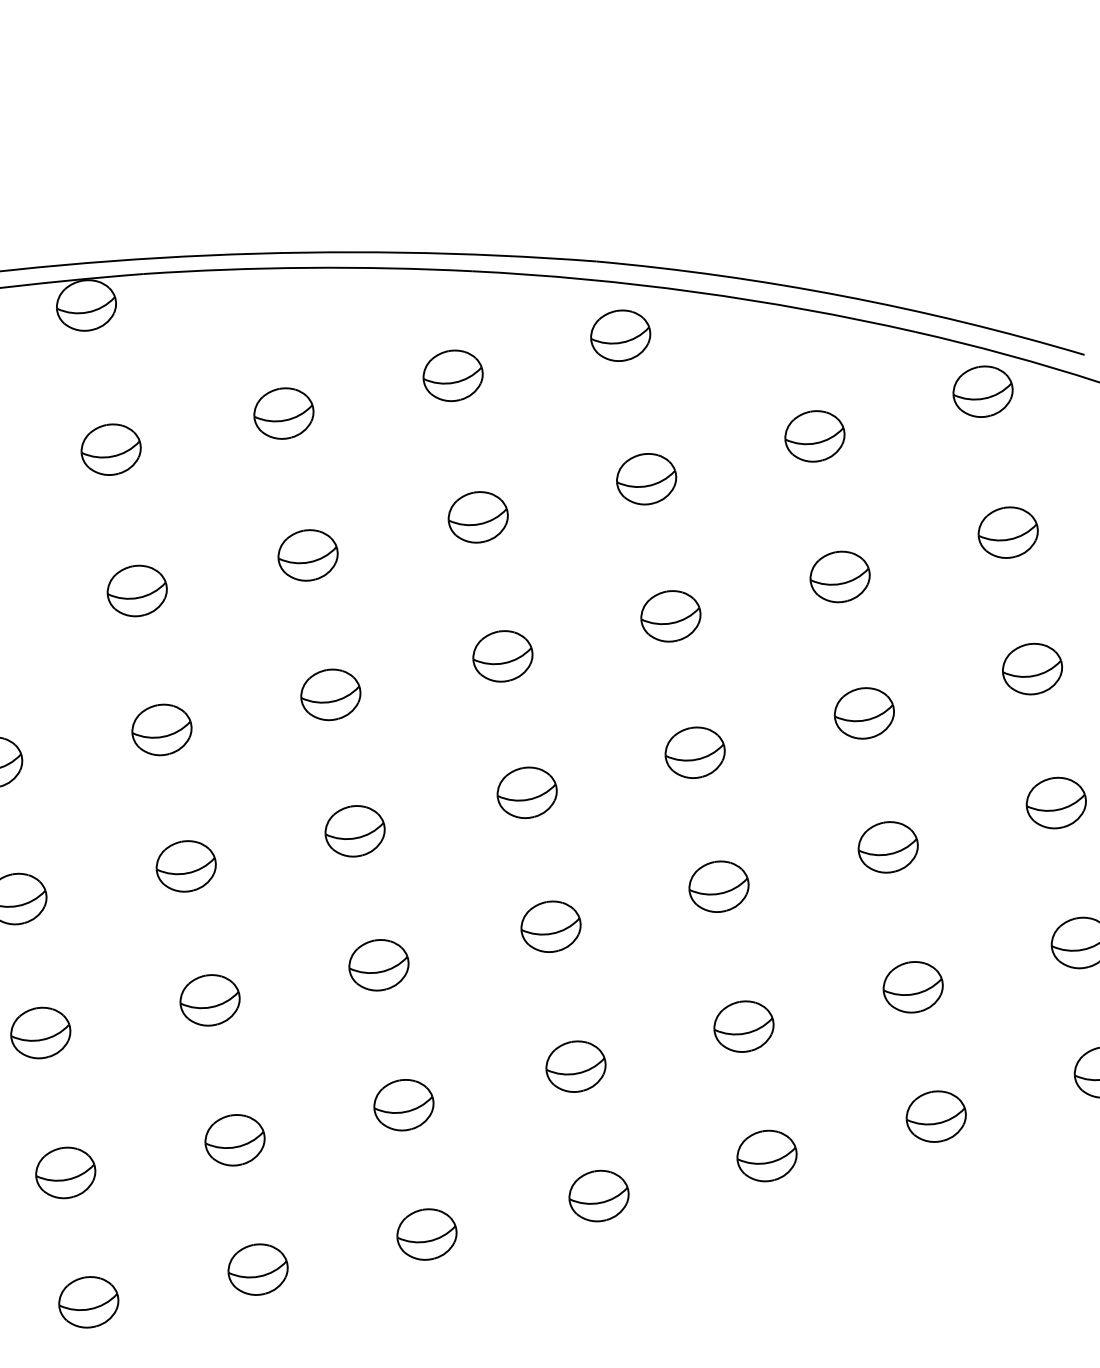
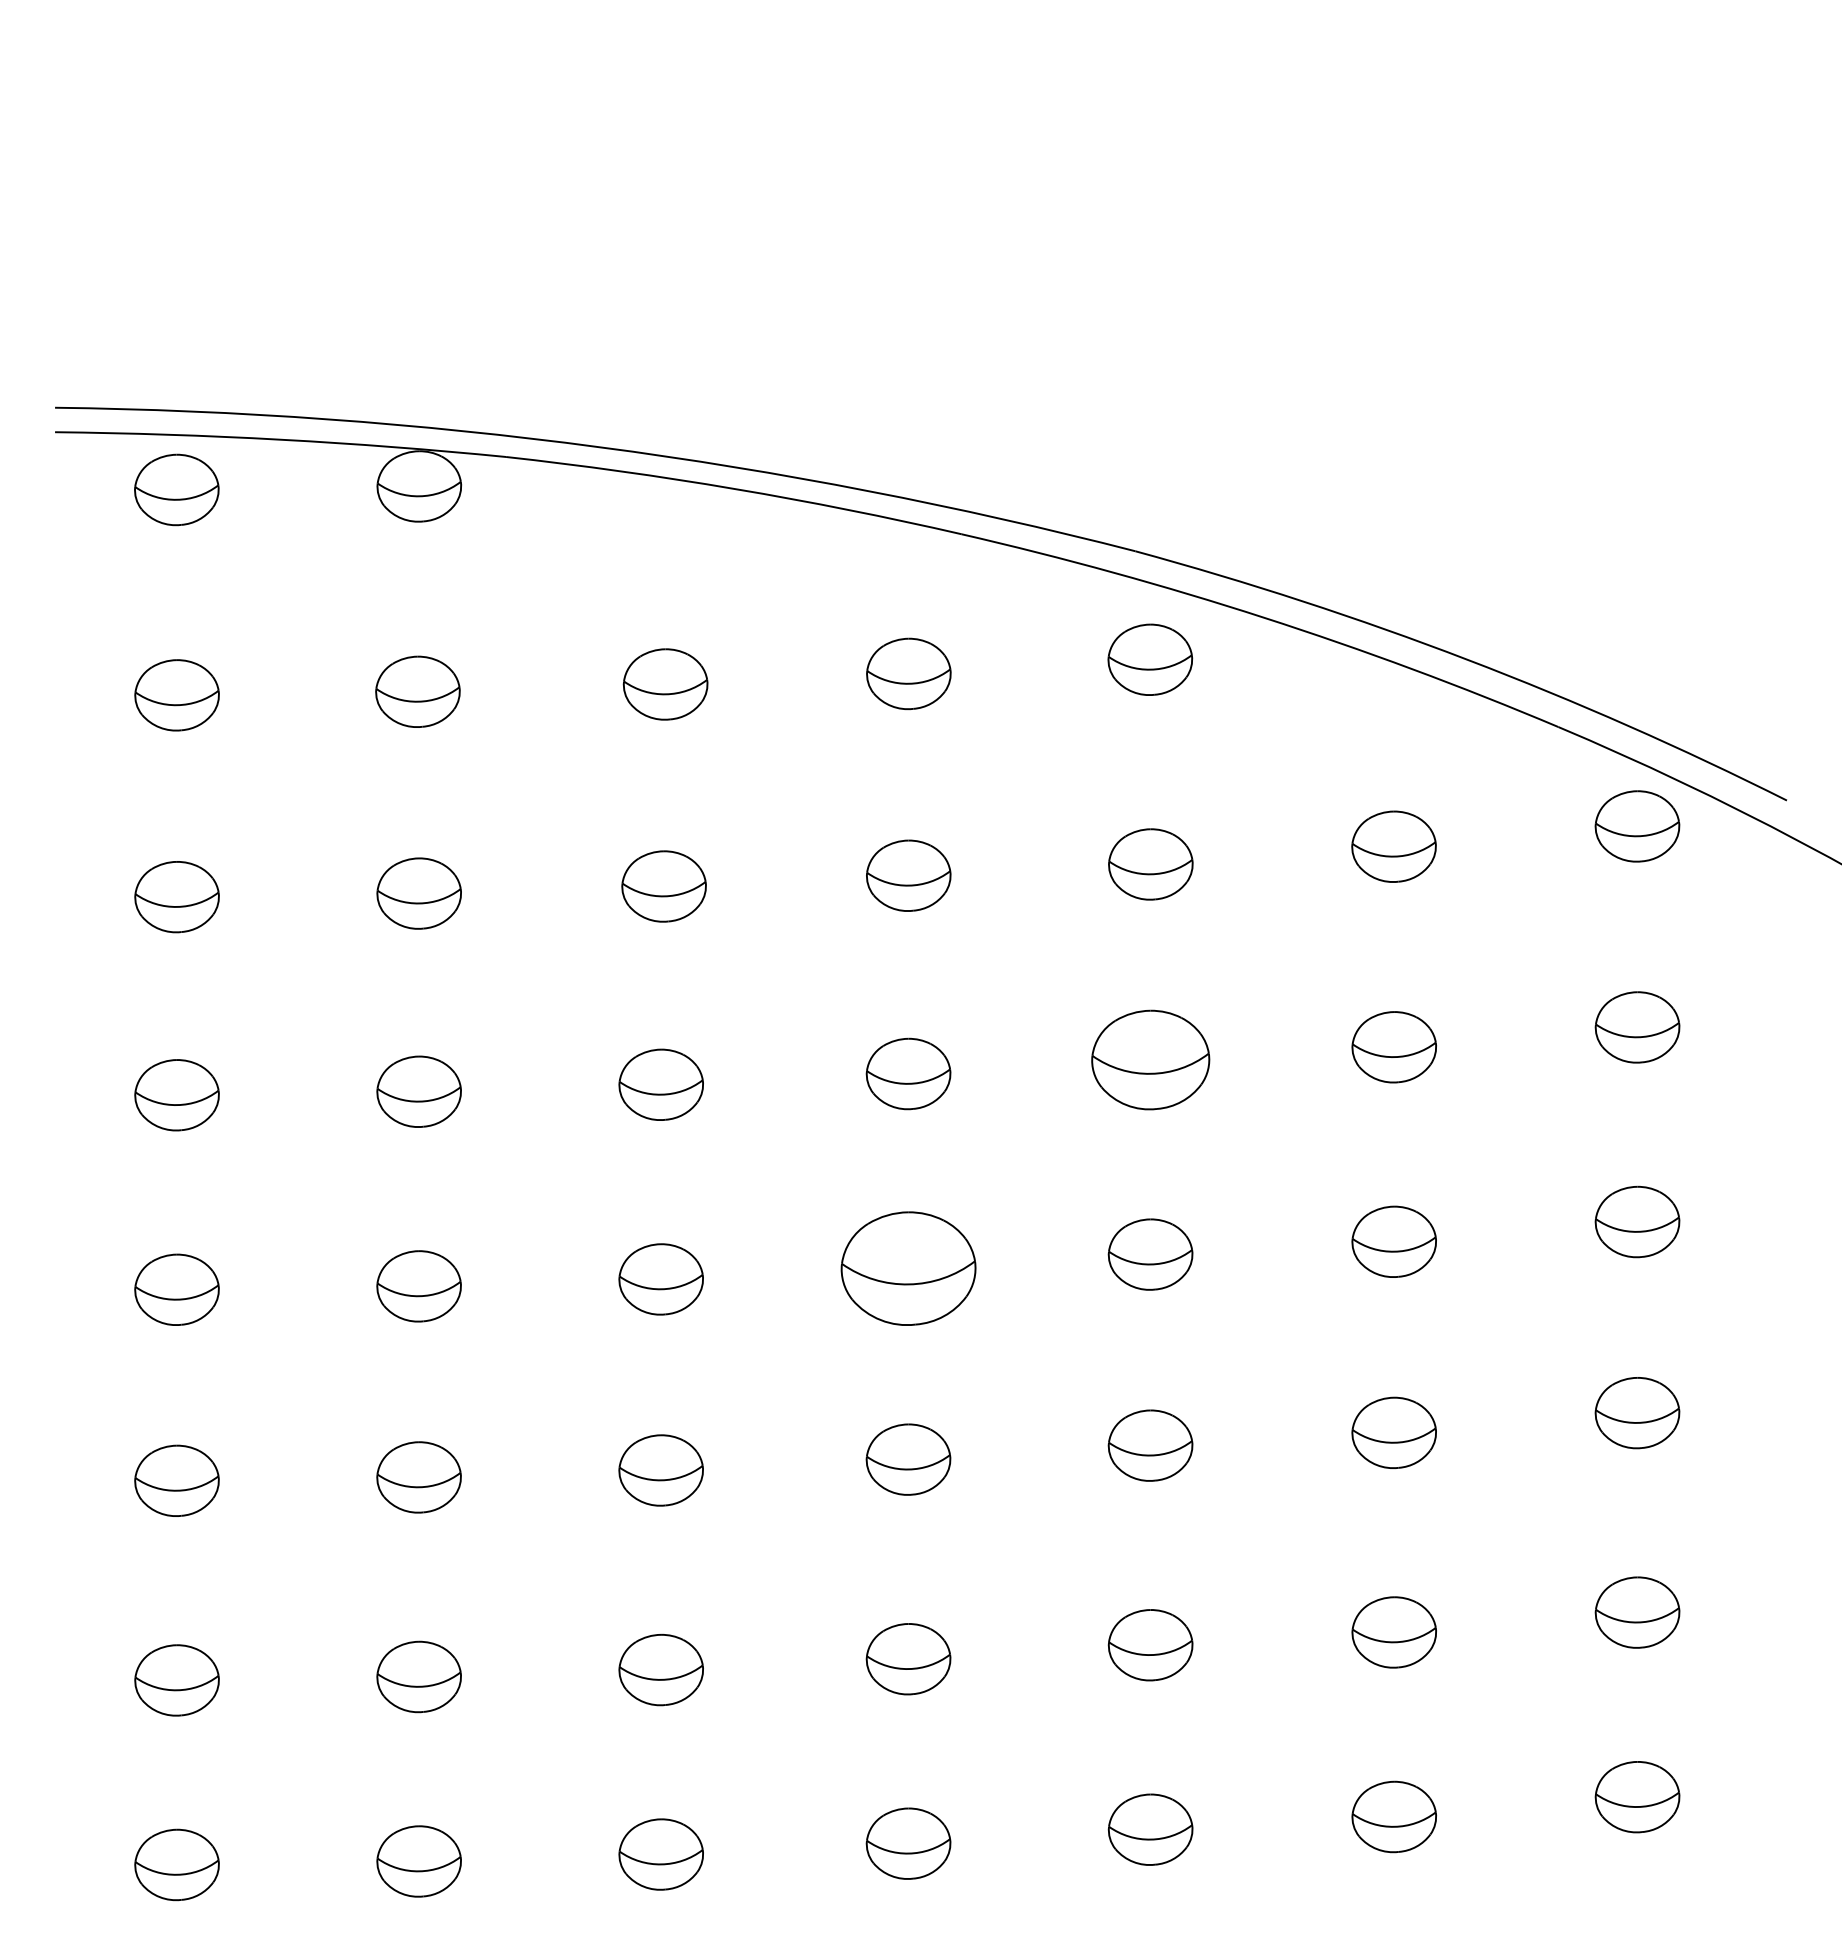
part: (670, 615) -> (1150, 1059), size x1.4
part: (527, 792) -> (908, 1268), size x1.6

